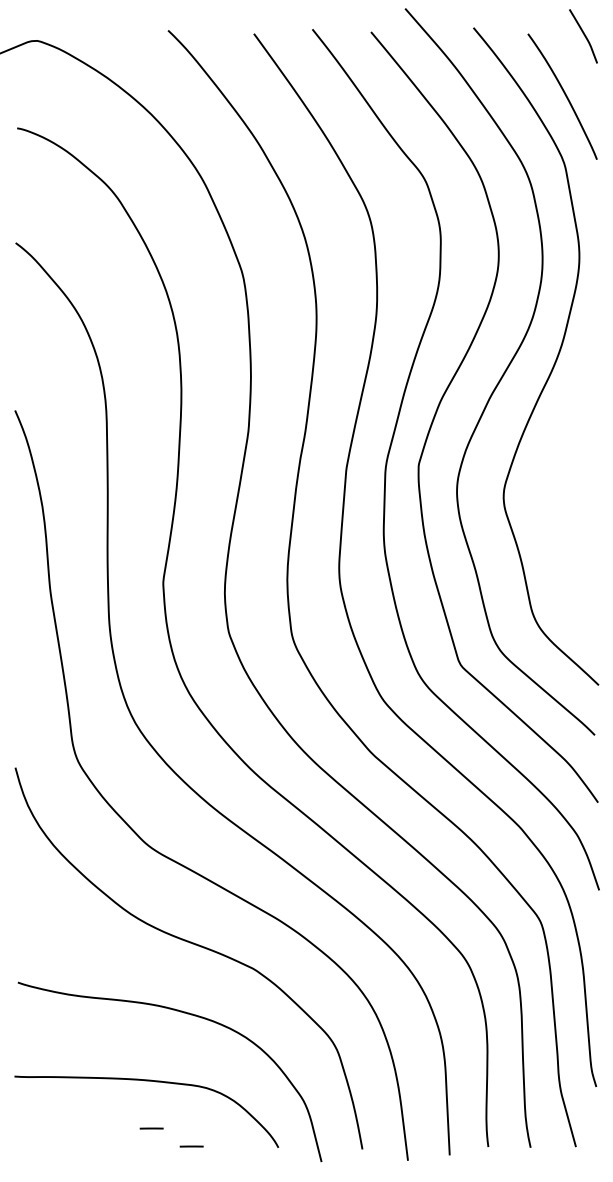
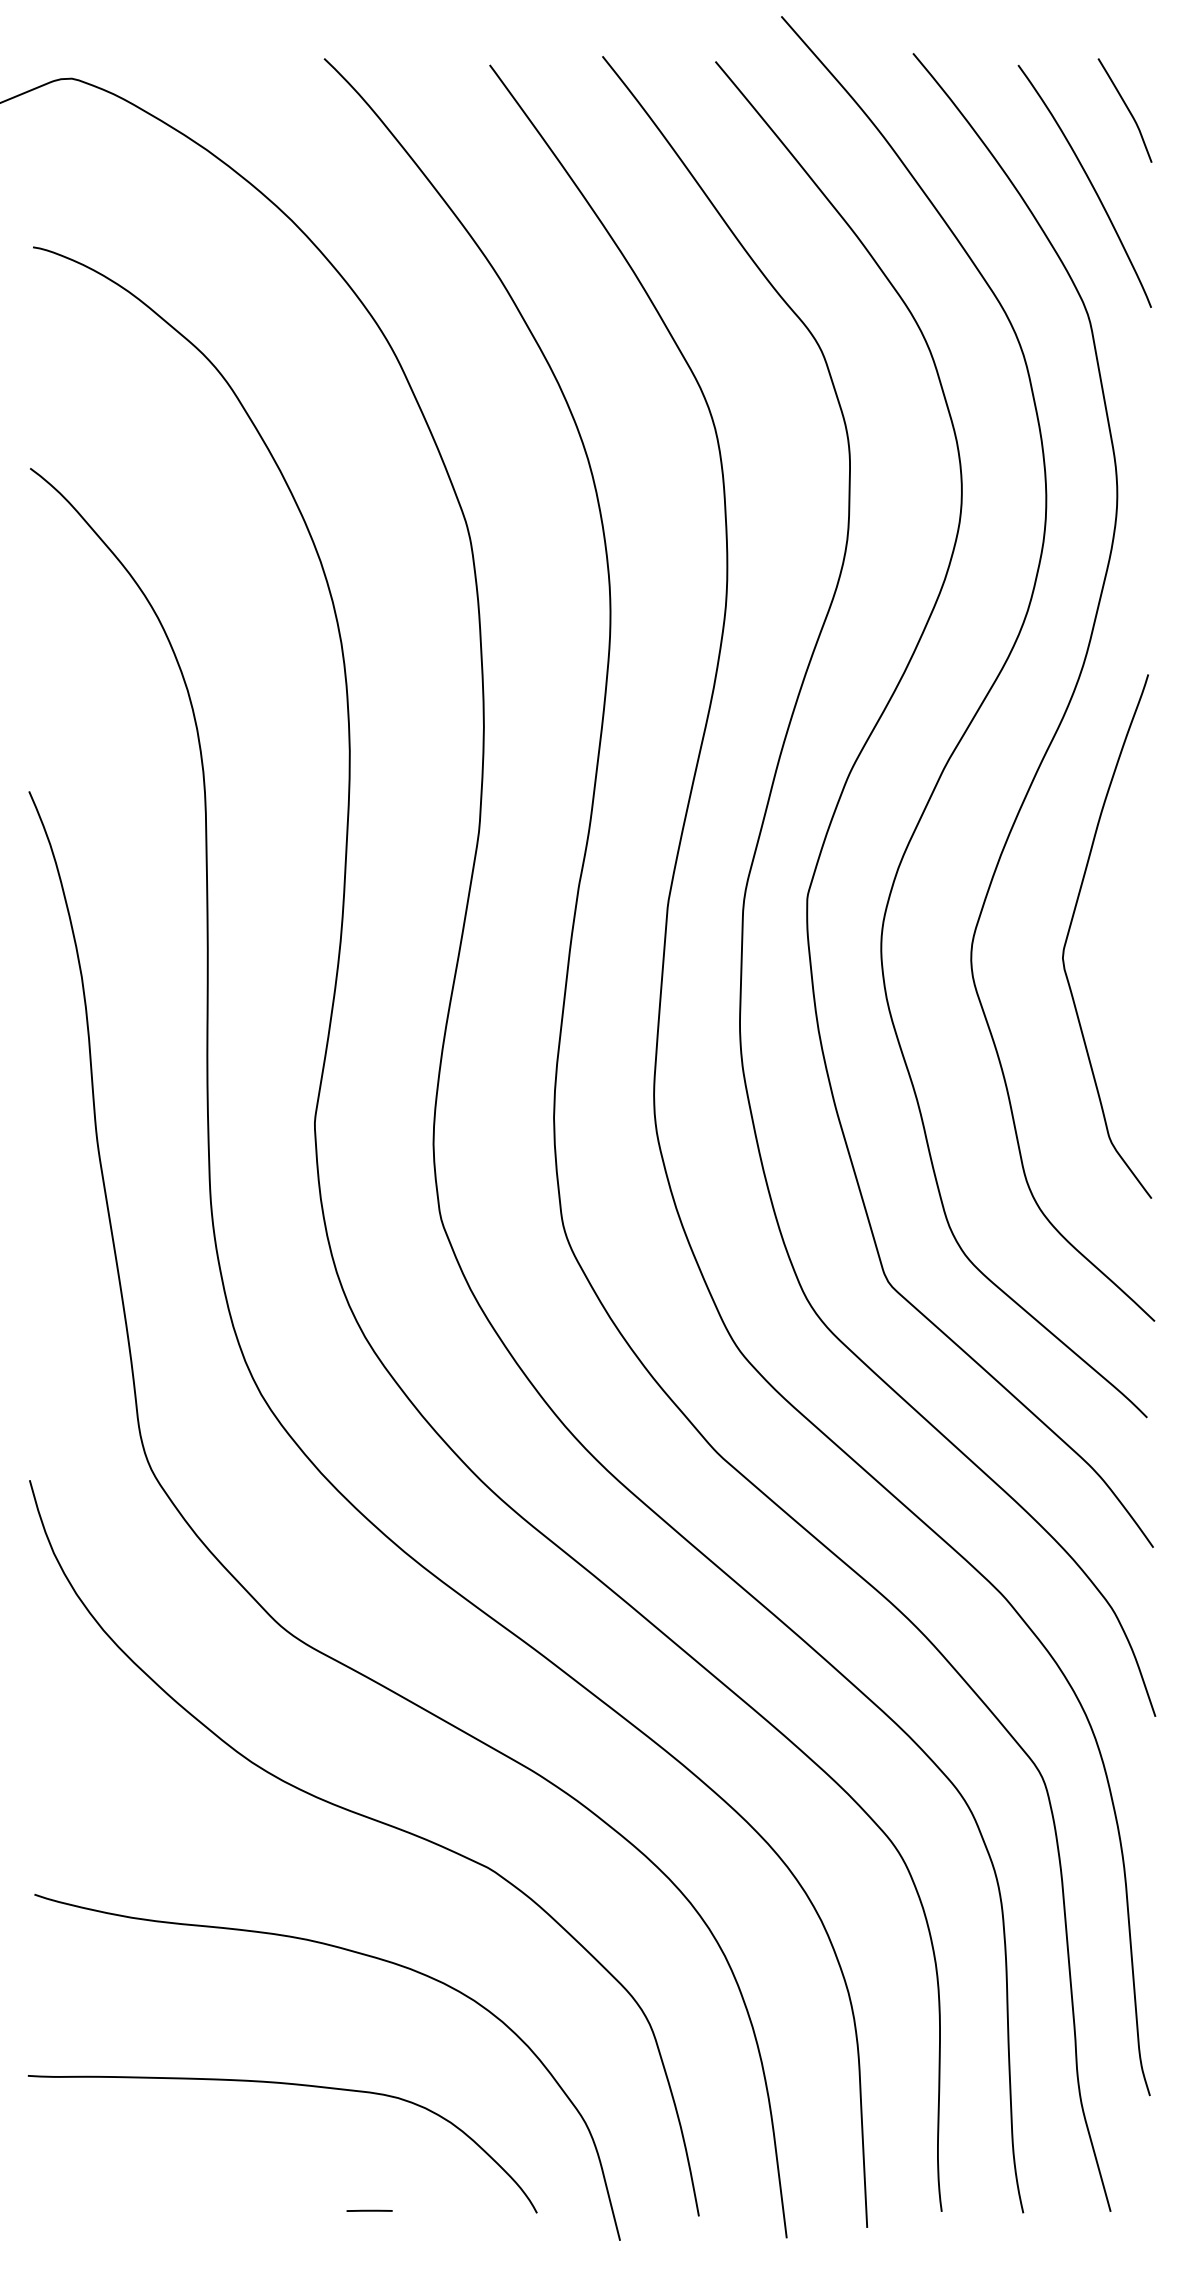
curve: (583, 35) -> (1125, 108), moved
curve: (556, 479) -> (1073, 924), added
line: (151, 1128) -> (292, 2176), removed

